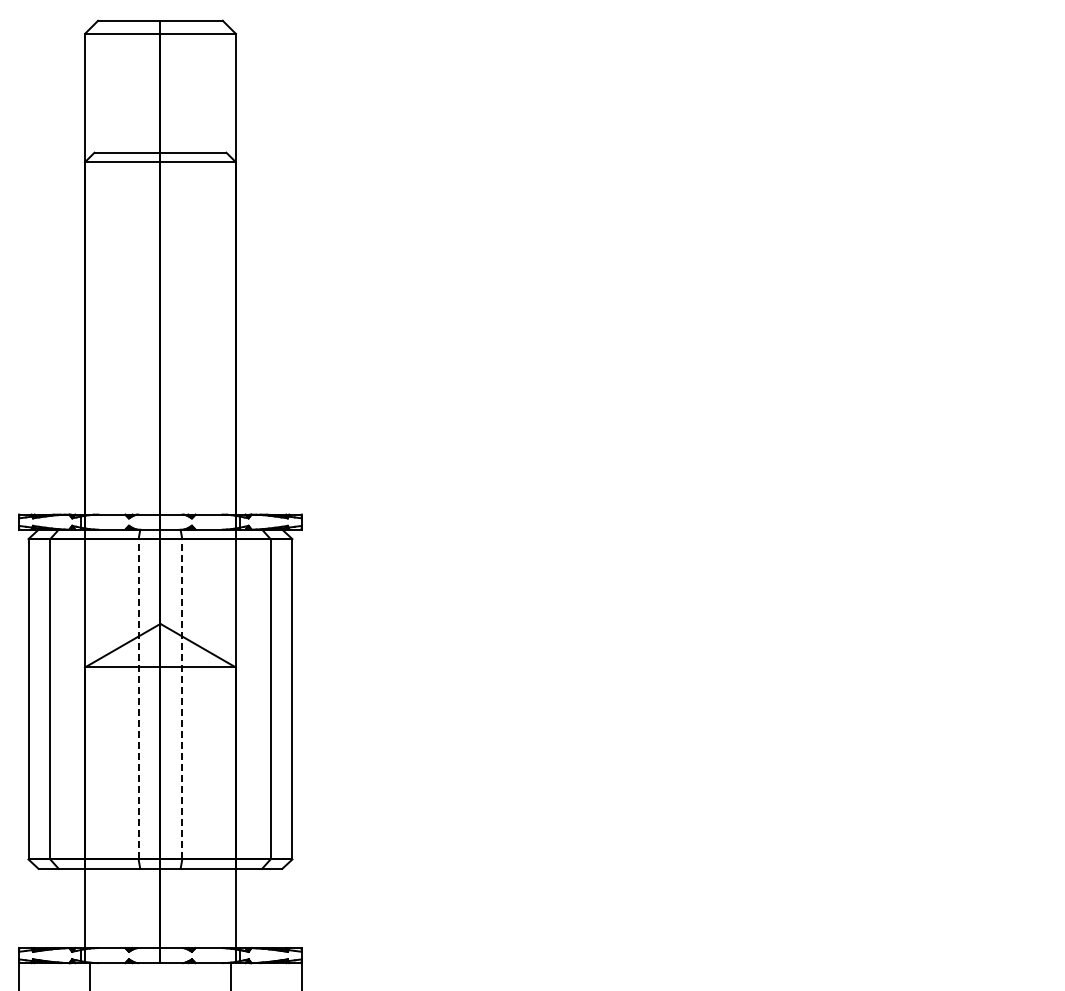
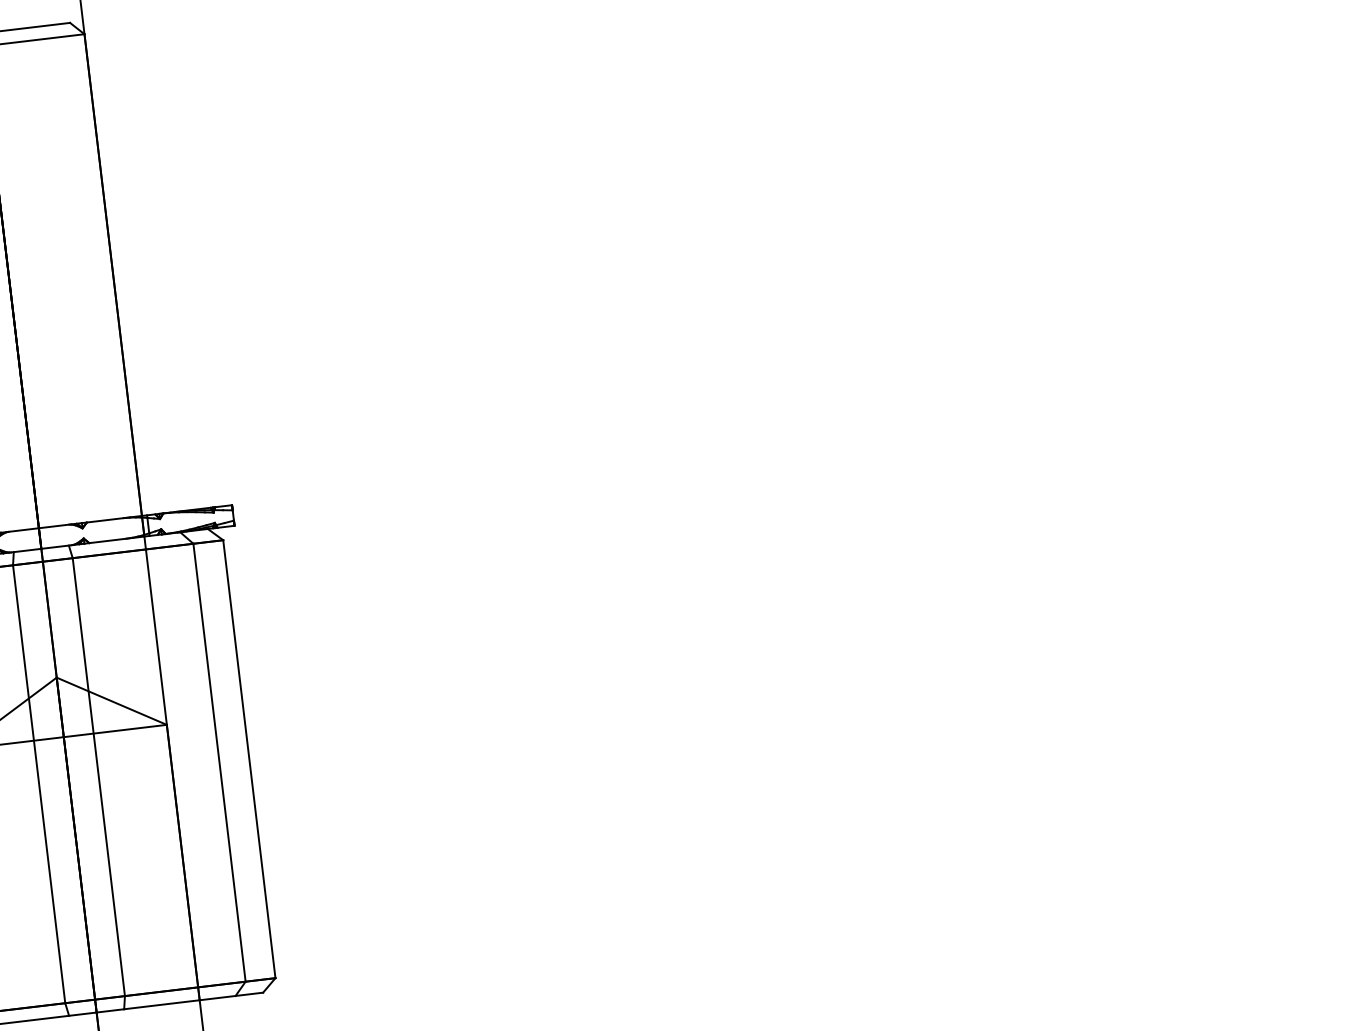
line: (138, 698) -> (38, 783), dashed -> solid
line: (182, 698) -> (99, 776), dashed -> solid

